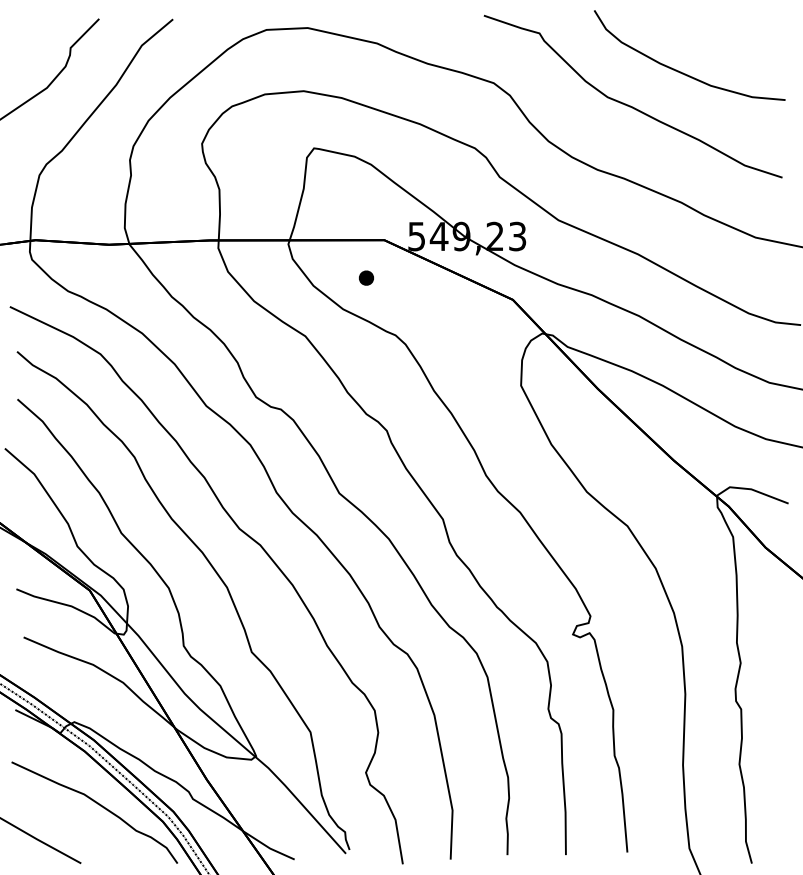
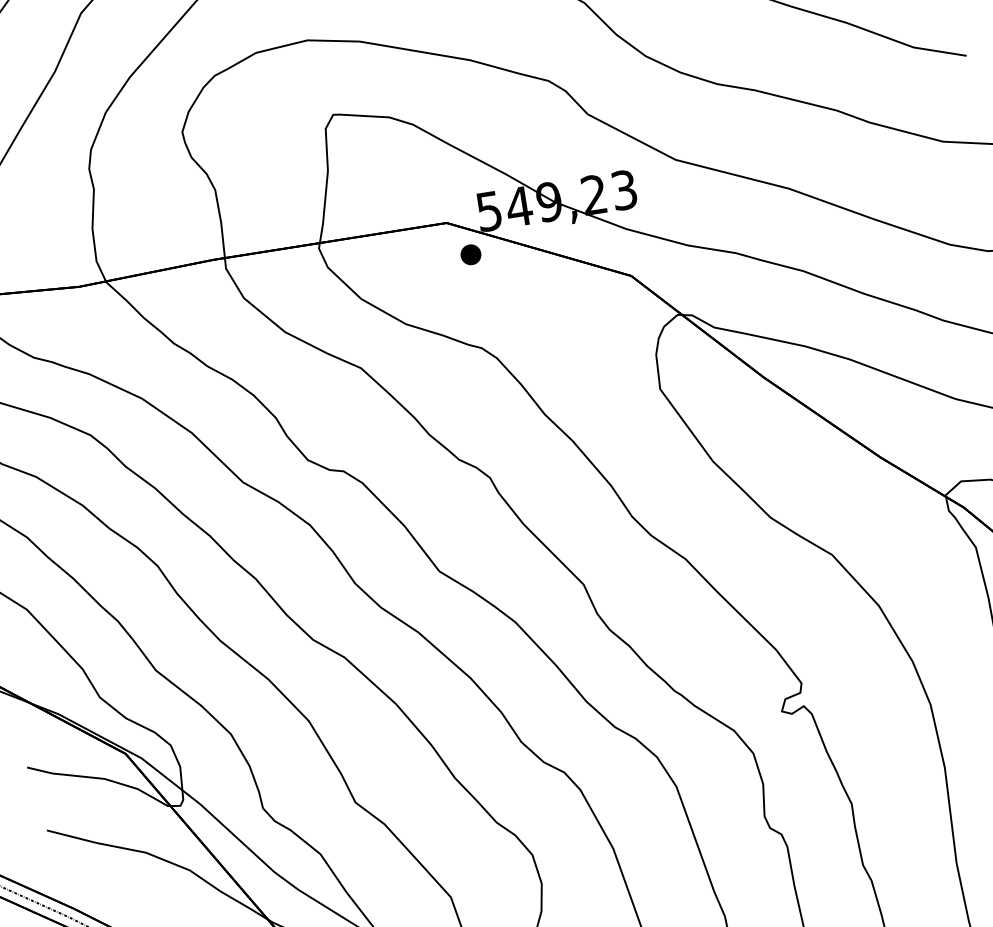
part: (366, 277) -> (470, 253), moved

